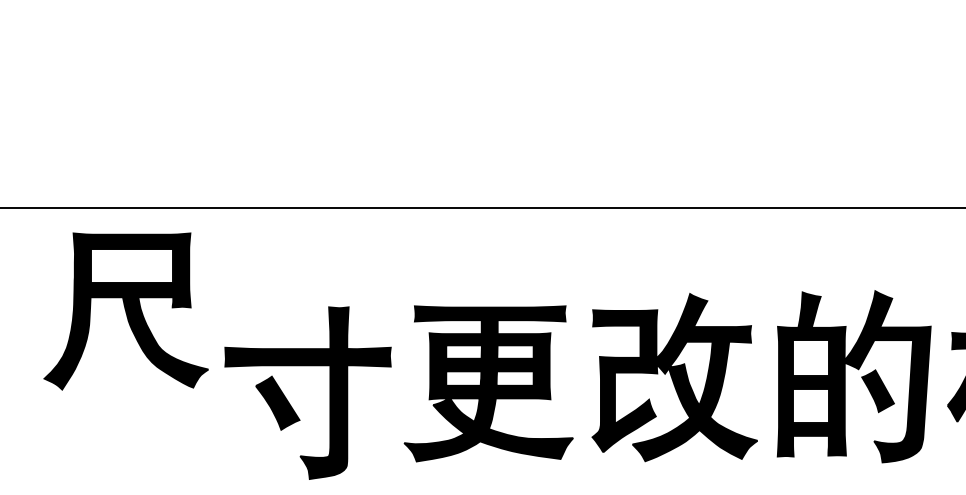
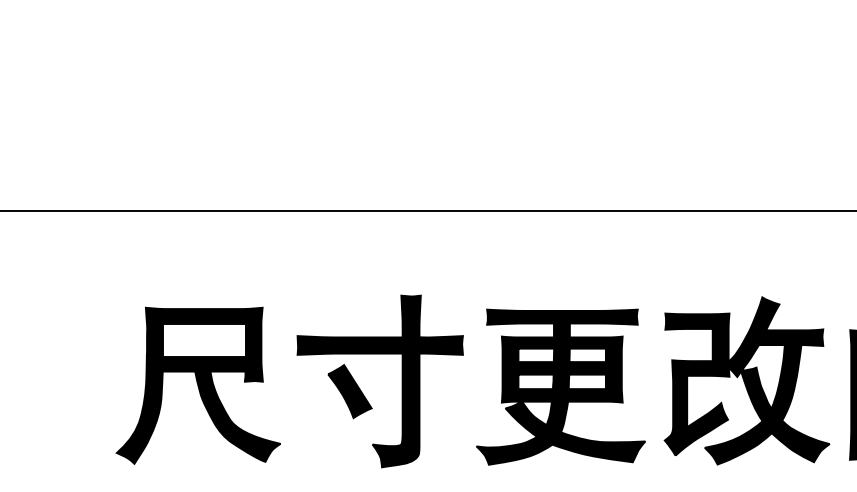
part: (125, 311) -> (197, 385), moved
part: (289, 402) -> (361, 390), moved

